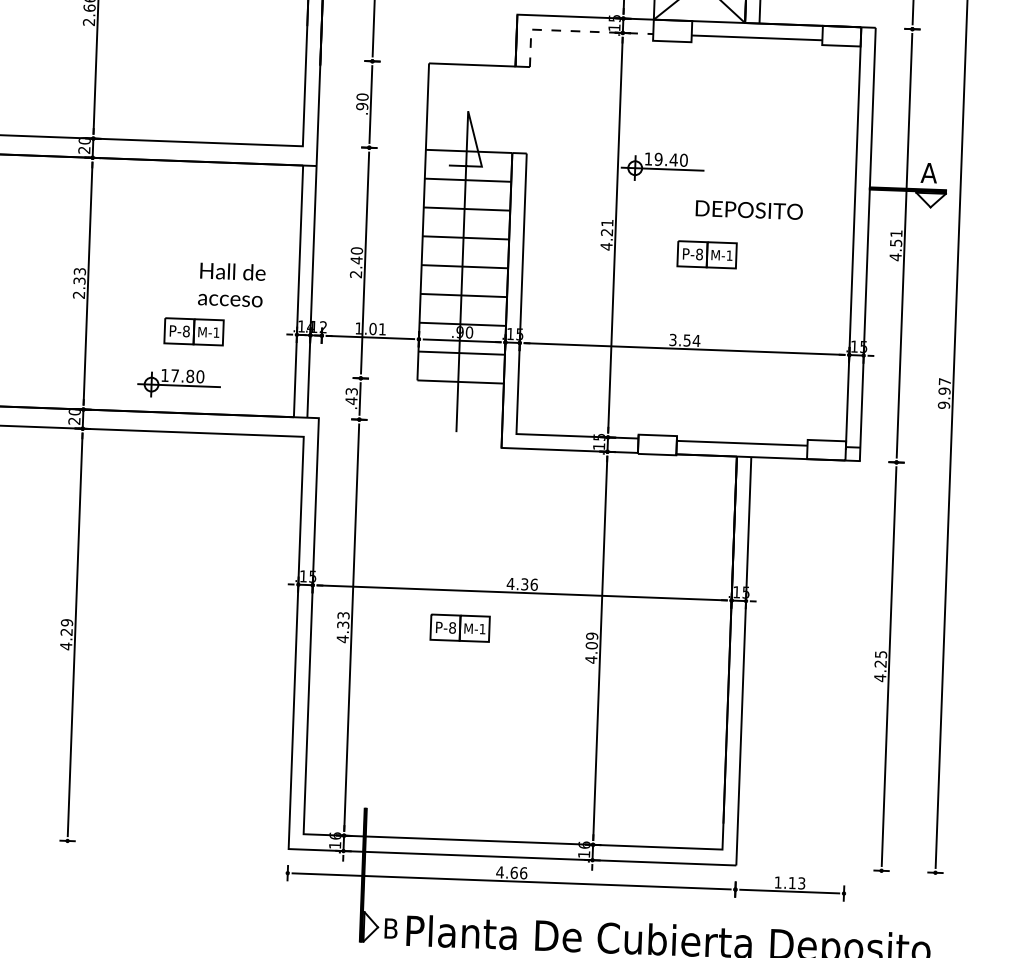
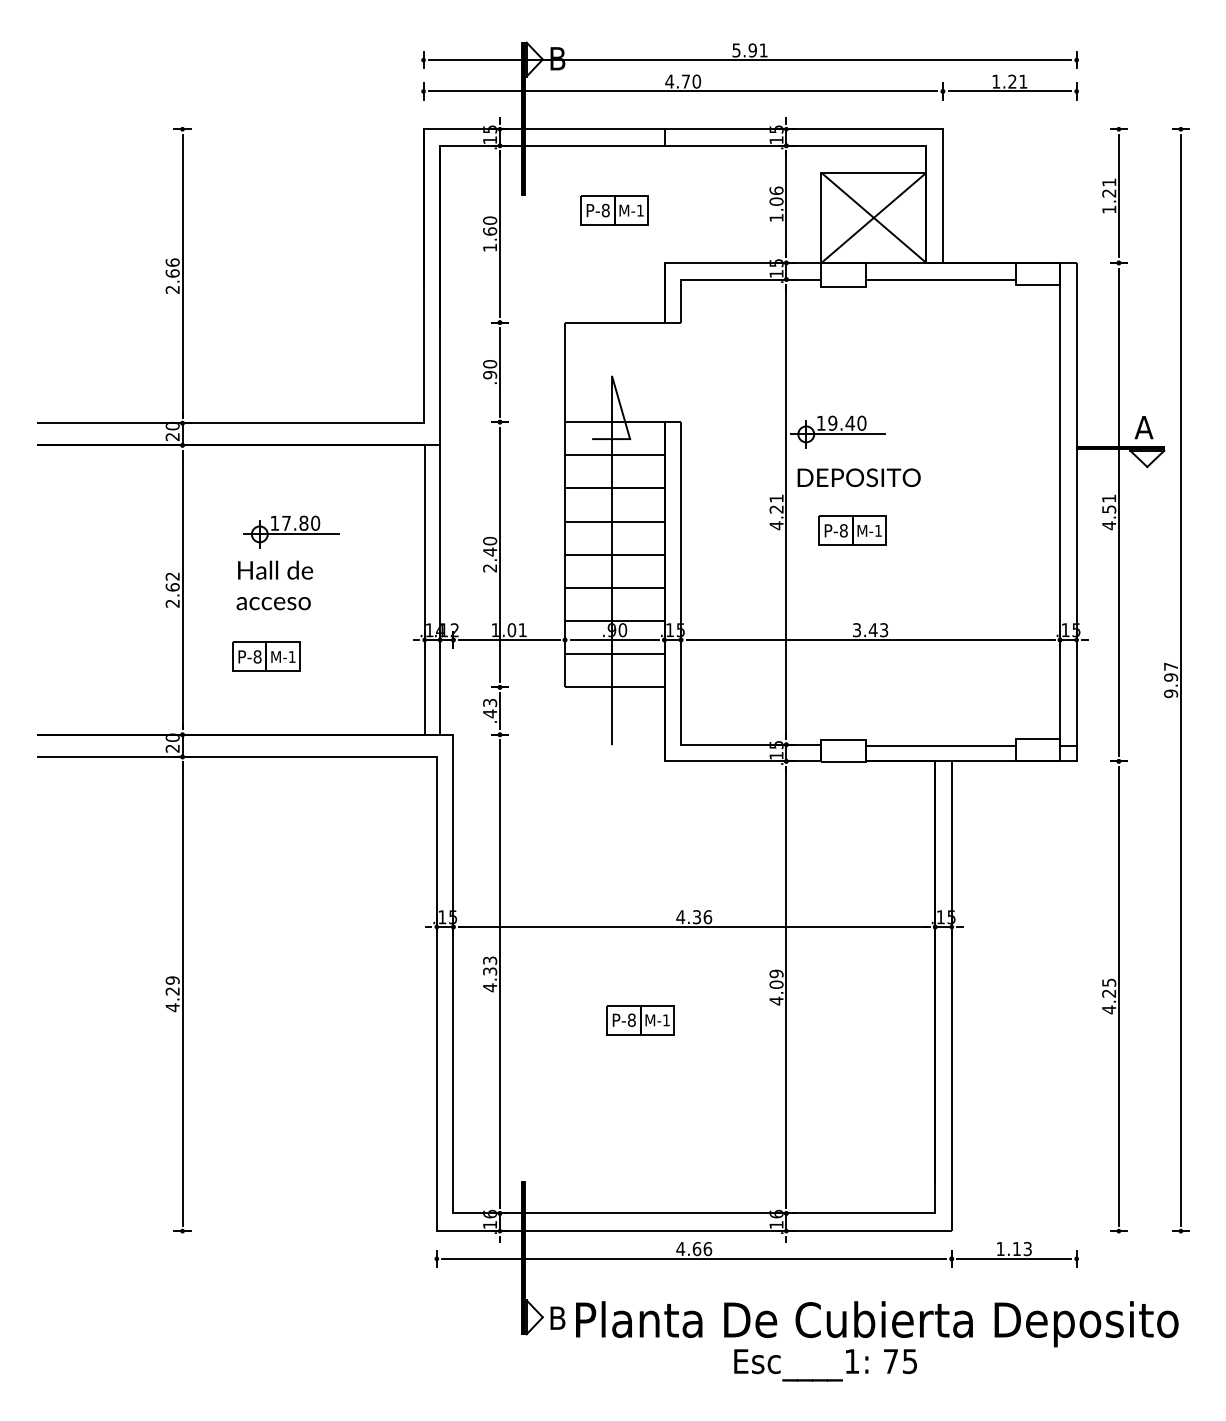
line: (572, 31) -> (728, 279), dashed -> solid
text: (748, 209) -> (858, 477), moved
part: (707, 254) -> (852, 530), moved
text: (79, 275) -> (172, 581), 2.33 -> 2.62
text: (231, 284) -> (274, 585), moved
part: (194, 331) -> (266, 656), moved
text: (691, 340) -> (878, 630), 3.54 -> 3.43
part: (179, 383) -> (291, 531), moved
part: (460, 628) -> (640, 1020), moved

